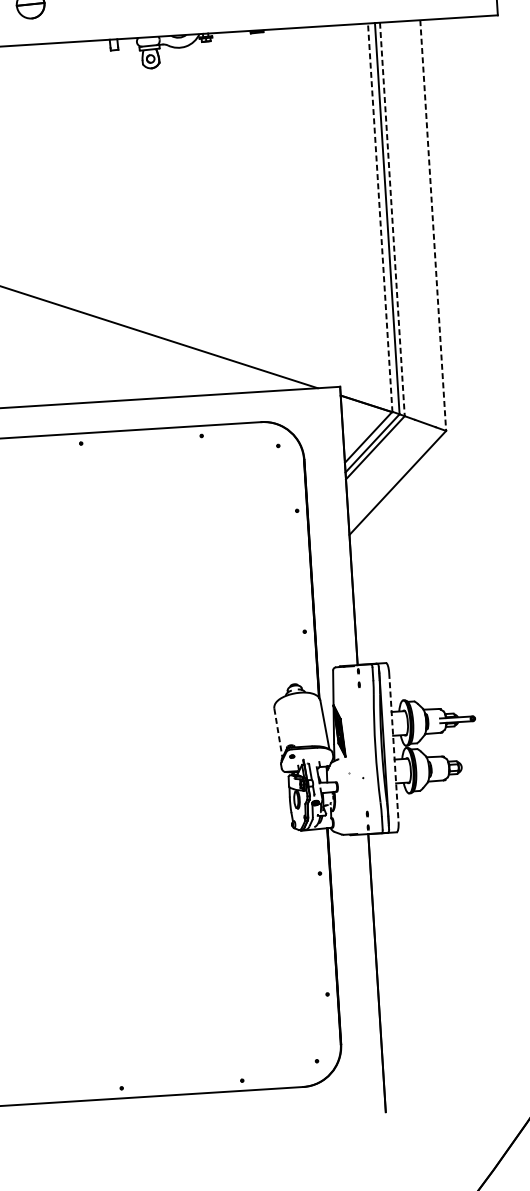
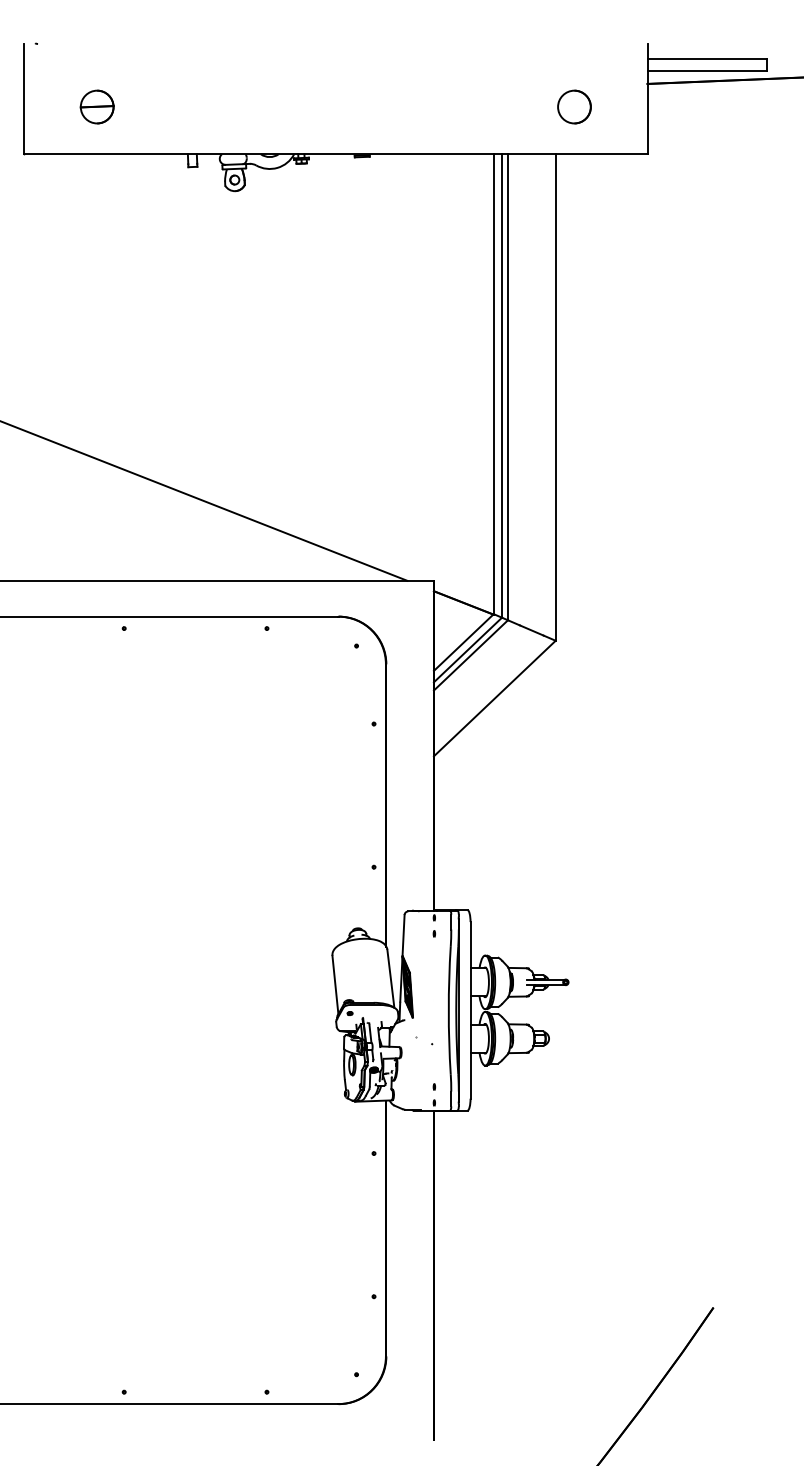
line: (380, 217) -> (493, 384), dashed -> solid
line: (391, 219) -> (507, 387), dashed -> solid
line: (433, 226) -> (555, 398), dashed -> solid
line: (278, 733) -> (335, 985), dashed -> solid
line: (393, 747) -> (470, 1010), dashed -> solid

